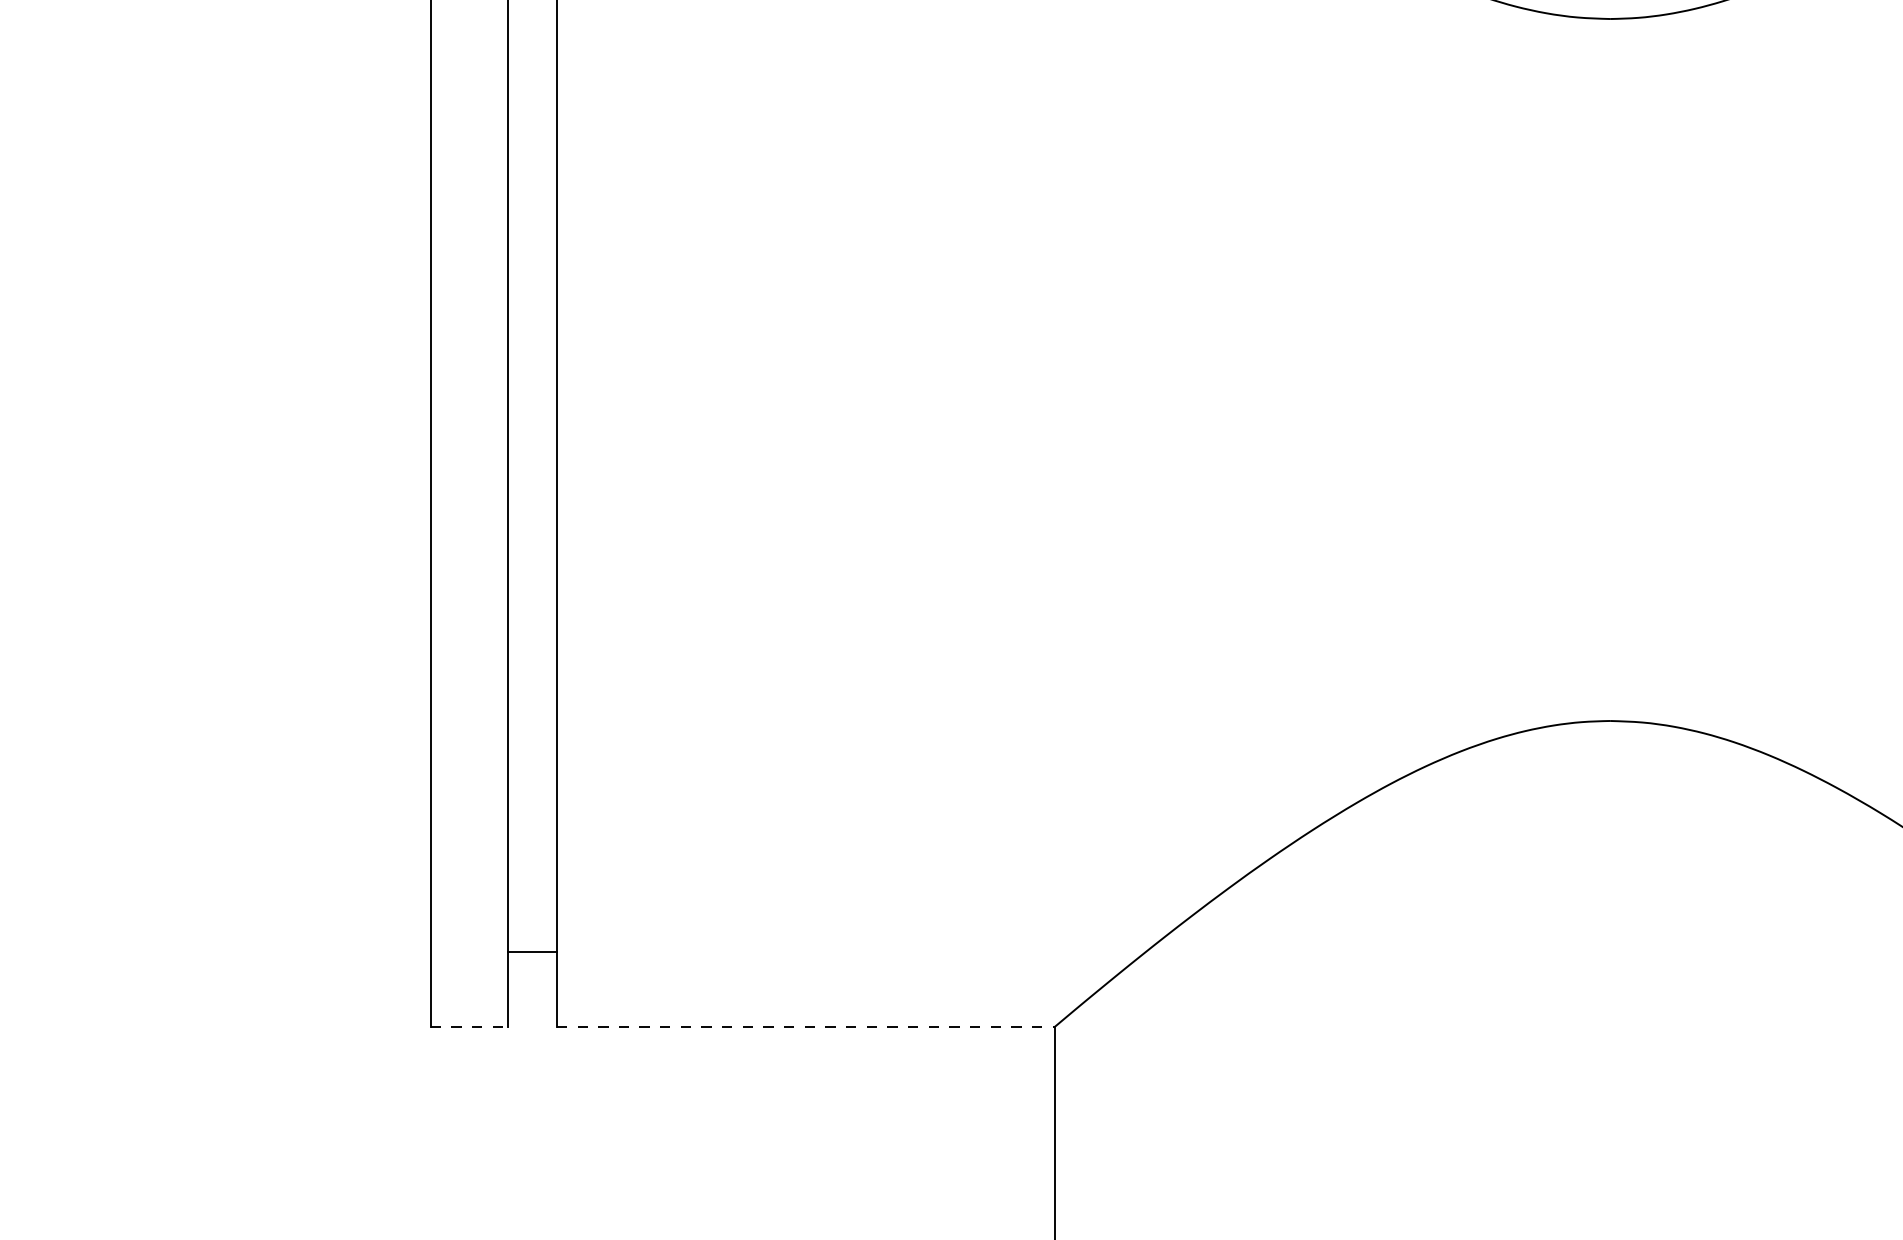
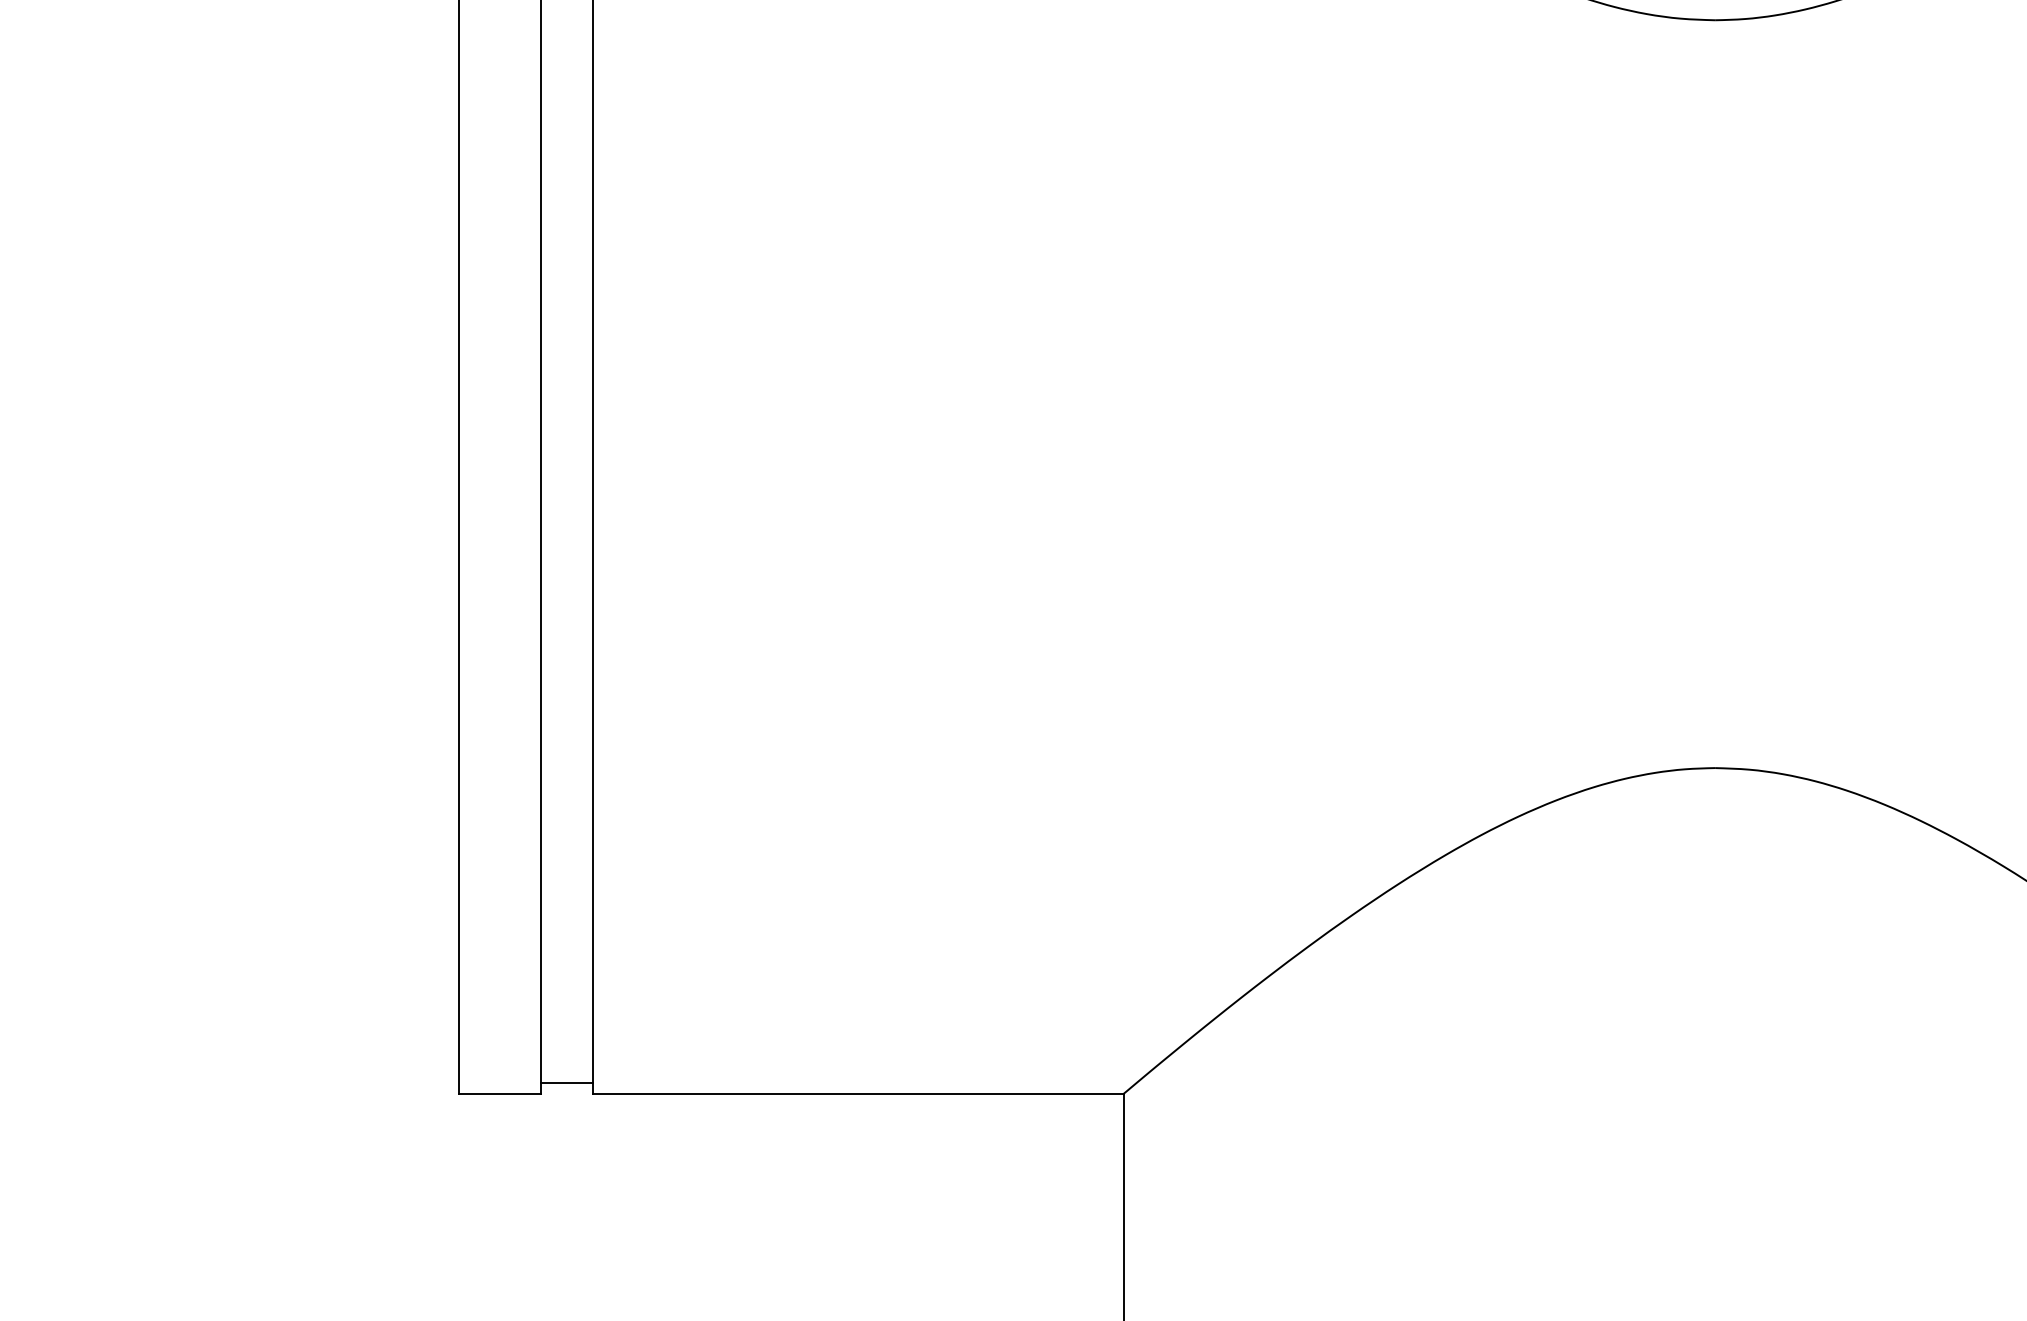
line: (532, 952) -> (567, 1083), moved
line: (469, 1026) -> (500, 1093), dashed -> solid
line: (806, 1026) -> (858, 1093), dashed -> solid

